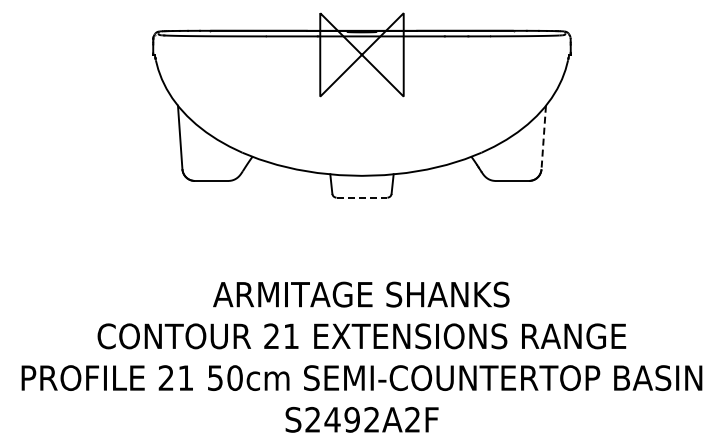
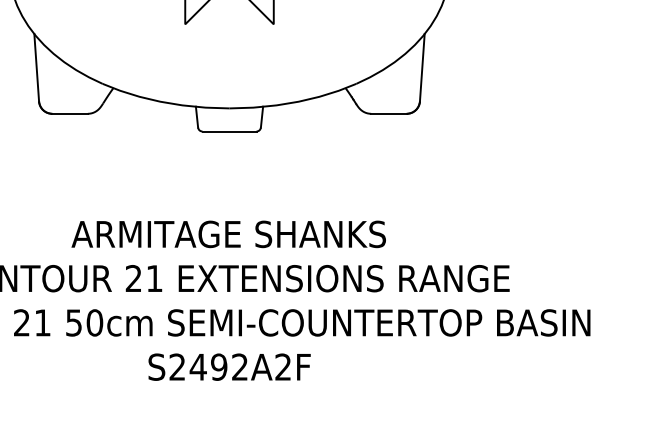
line: (543, 137) -> (422, 67), dashed -> solid
line: (362, 197) -> (230, 131), dashed -> solid

